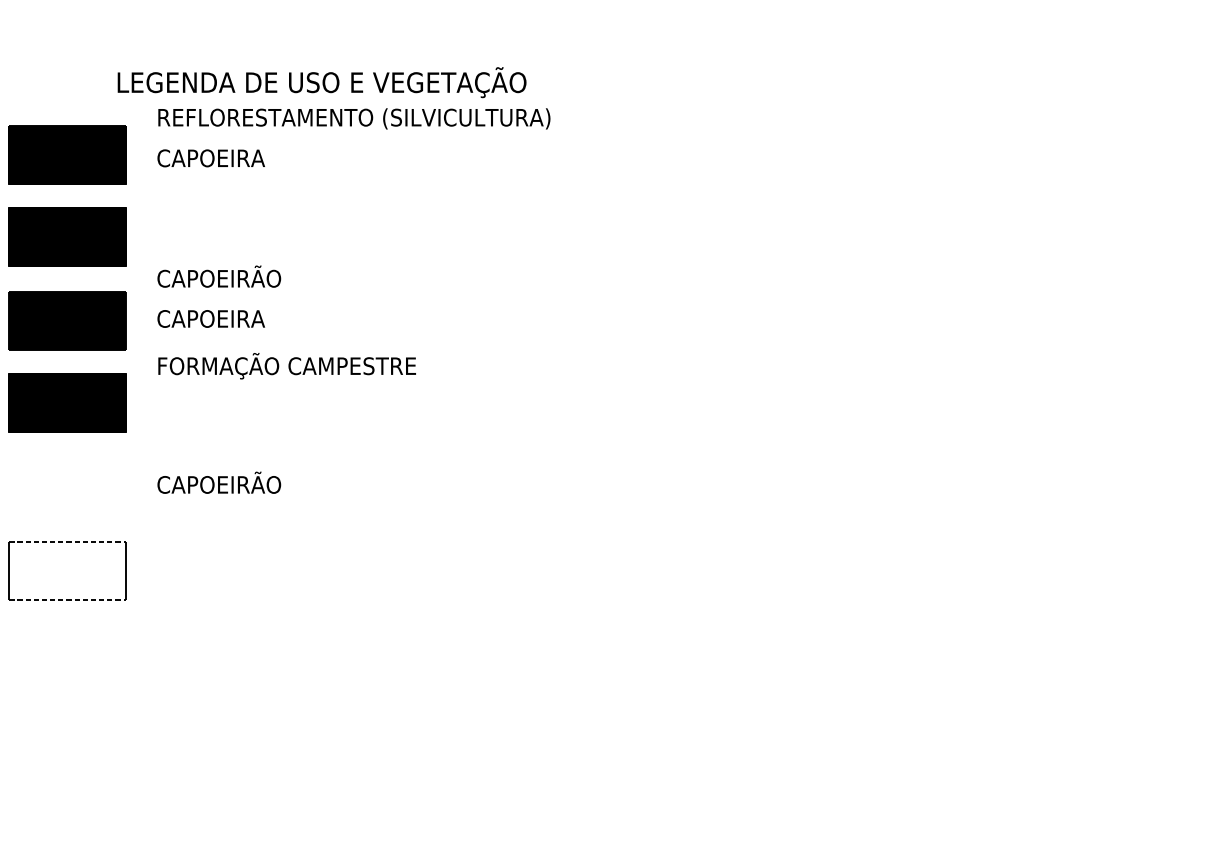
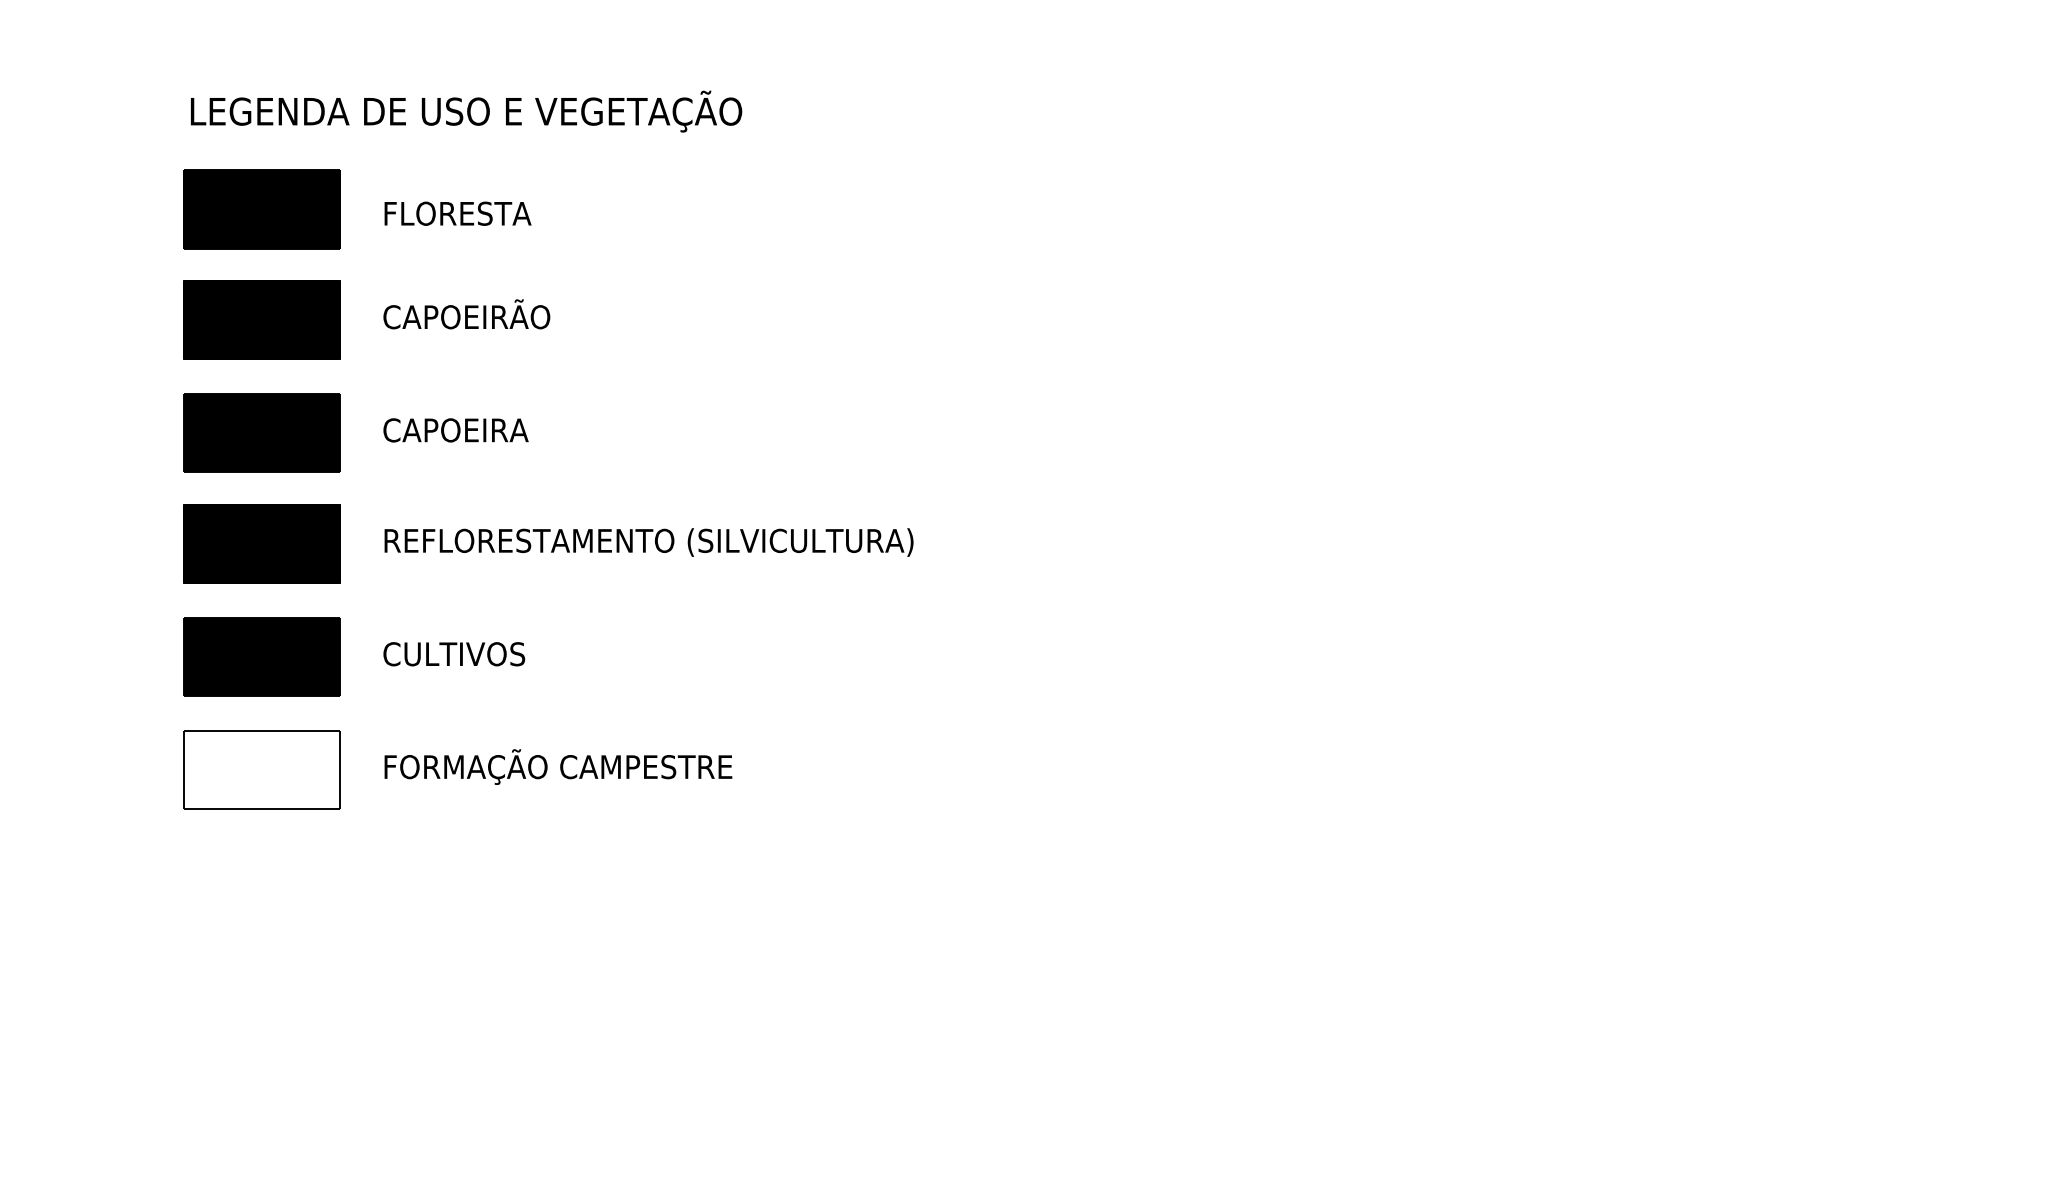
text: (322, 82) -> (466, 111), moved
text: (353, 118) -> (648, 542), moved
text: (212, 158) -> (457, 213), CAPOEIRA -> FLORESTA
text: (219, 276) -> (466, 314), moved
text: (287, 365) -> (558, 766), moved
text: (226, 482) -> (476, 651), CAPOEIRÃO -> CULTIVOS
part: (67, 486) -> (261, 656), added
line: (67, 541) -> (262, 730), dashed -> solid
line: (67, 599) -> (262, 808), dashed -> solid

